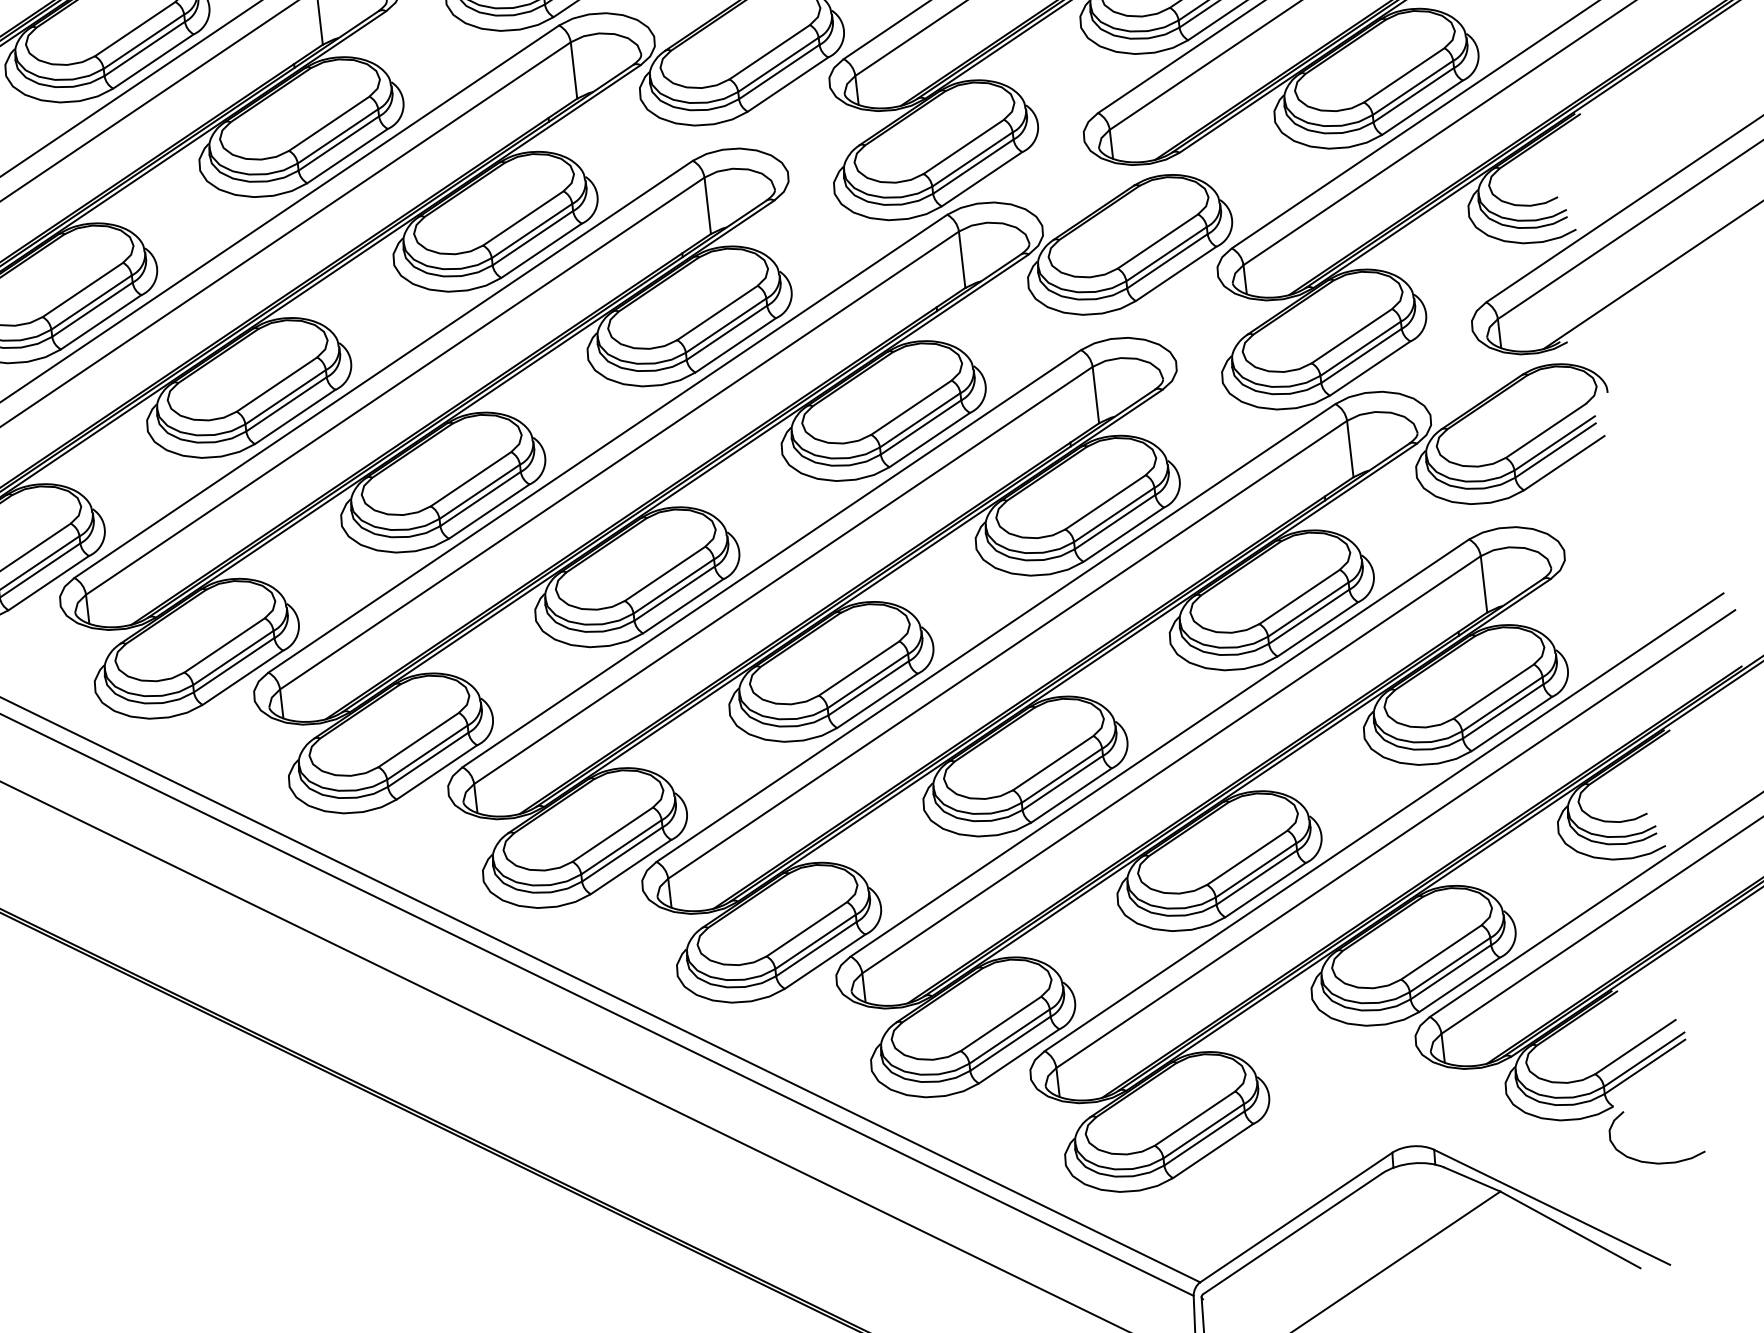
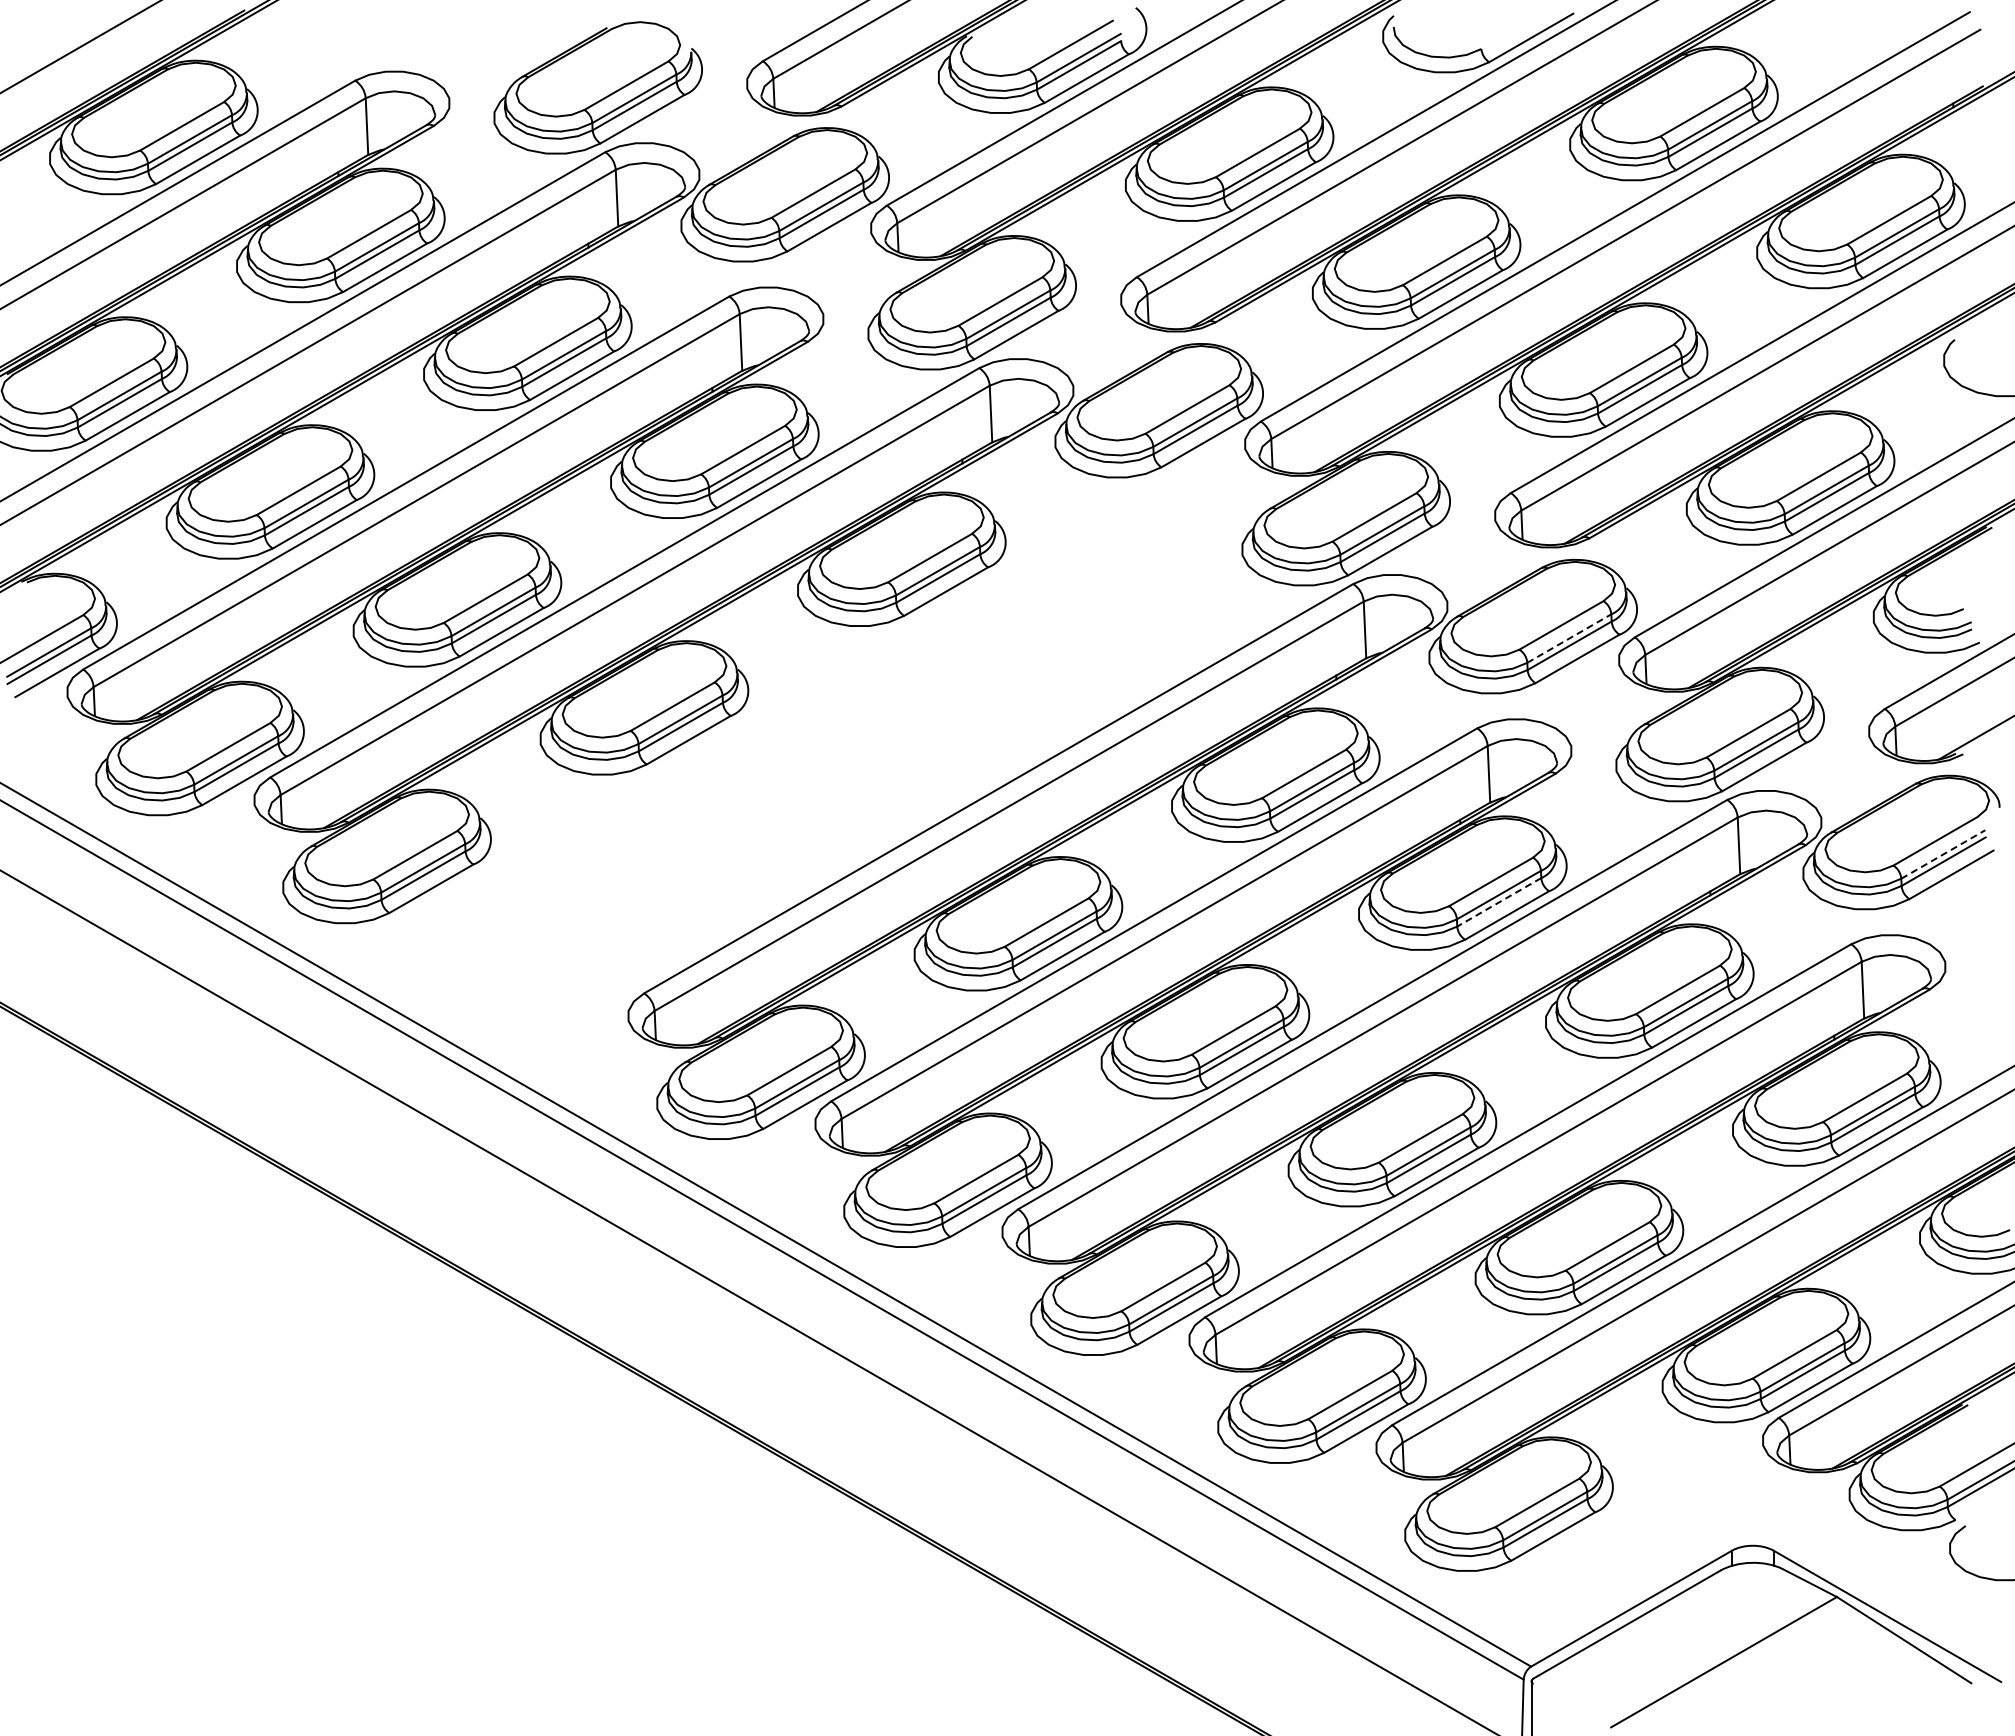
line: (1166, 254) -> (1569, 638), solid -> dashed
part: (427, 434) -> (819, 766), removed
line: (1554, 443) -> (1943, 854), solid -> dashed
line: (1115, 522) -> (1499, 902), solid -> dashed

